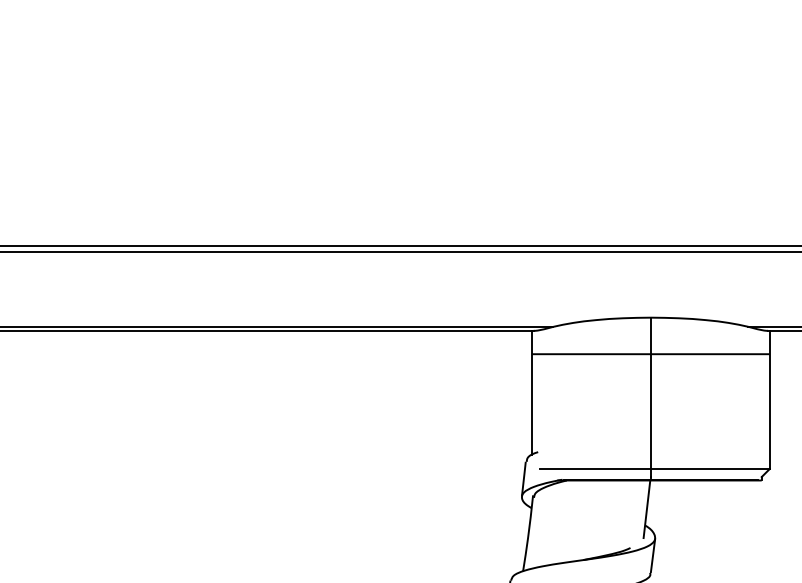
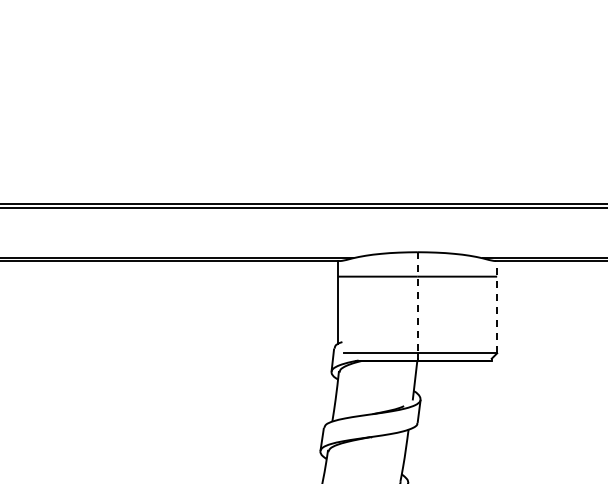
line: (650, 392) -> (417, 302), solid -> dashed
line: (770, 398) -> (497, 306), solid -> dashed

